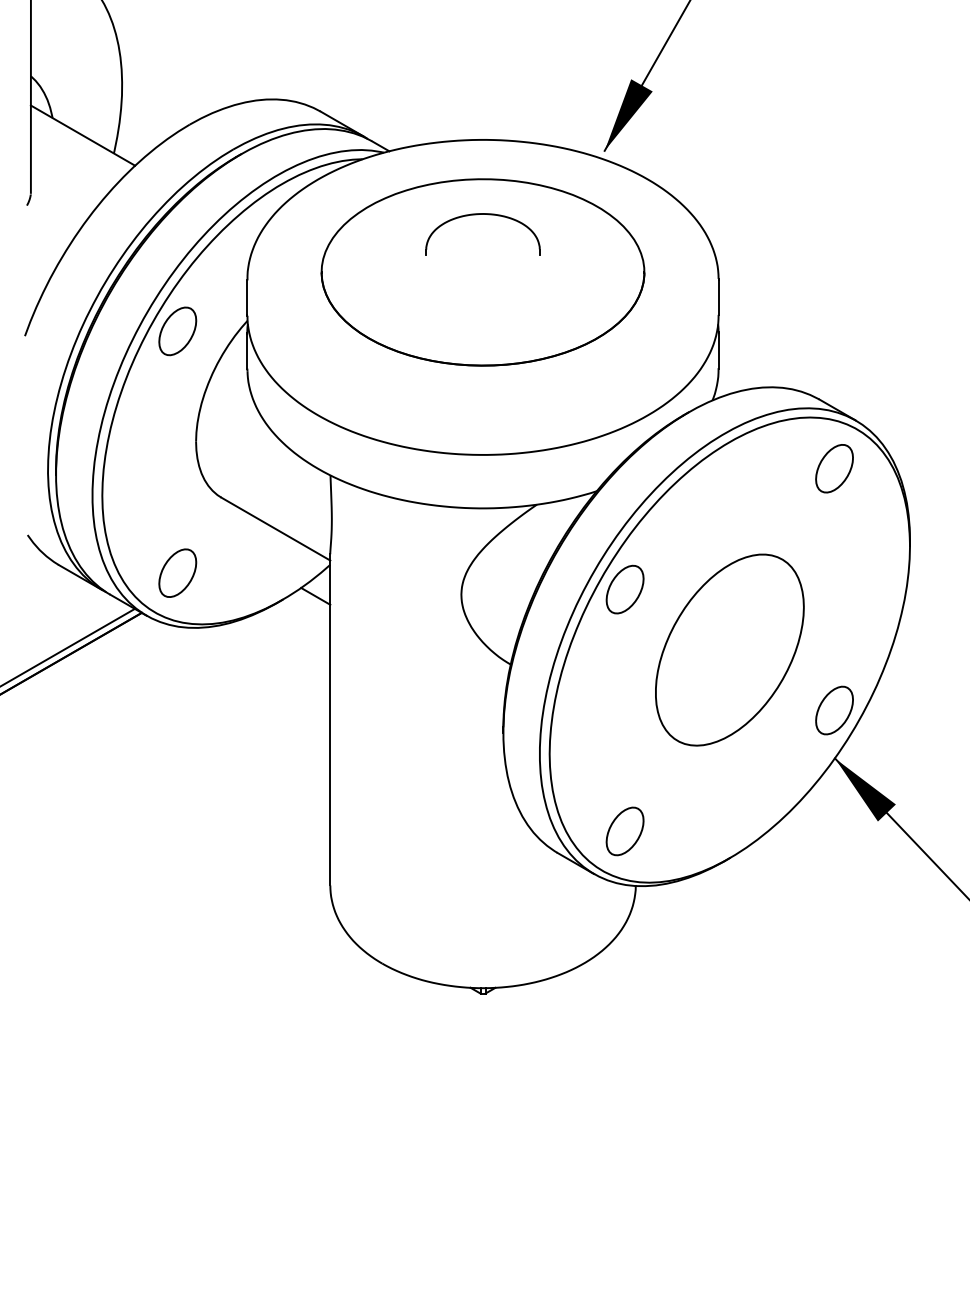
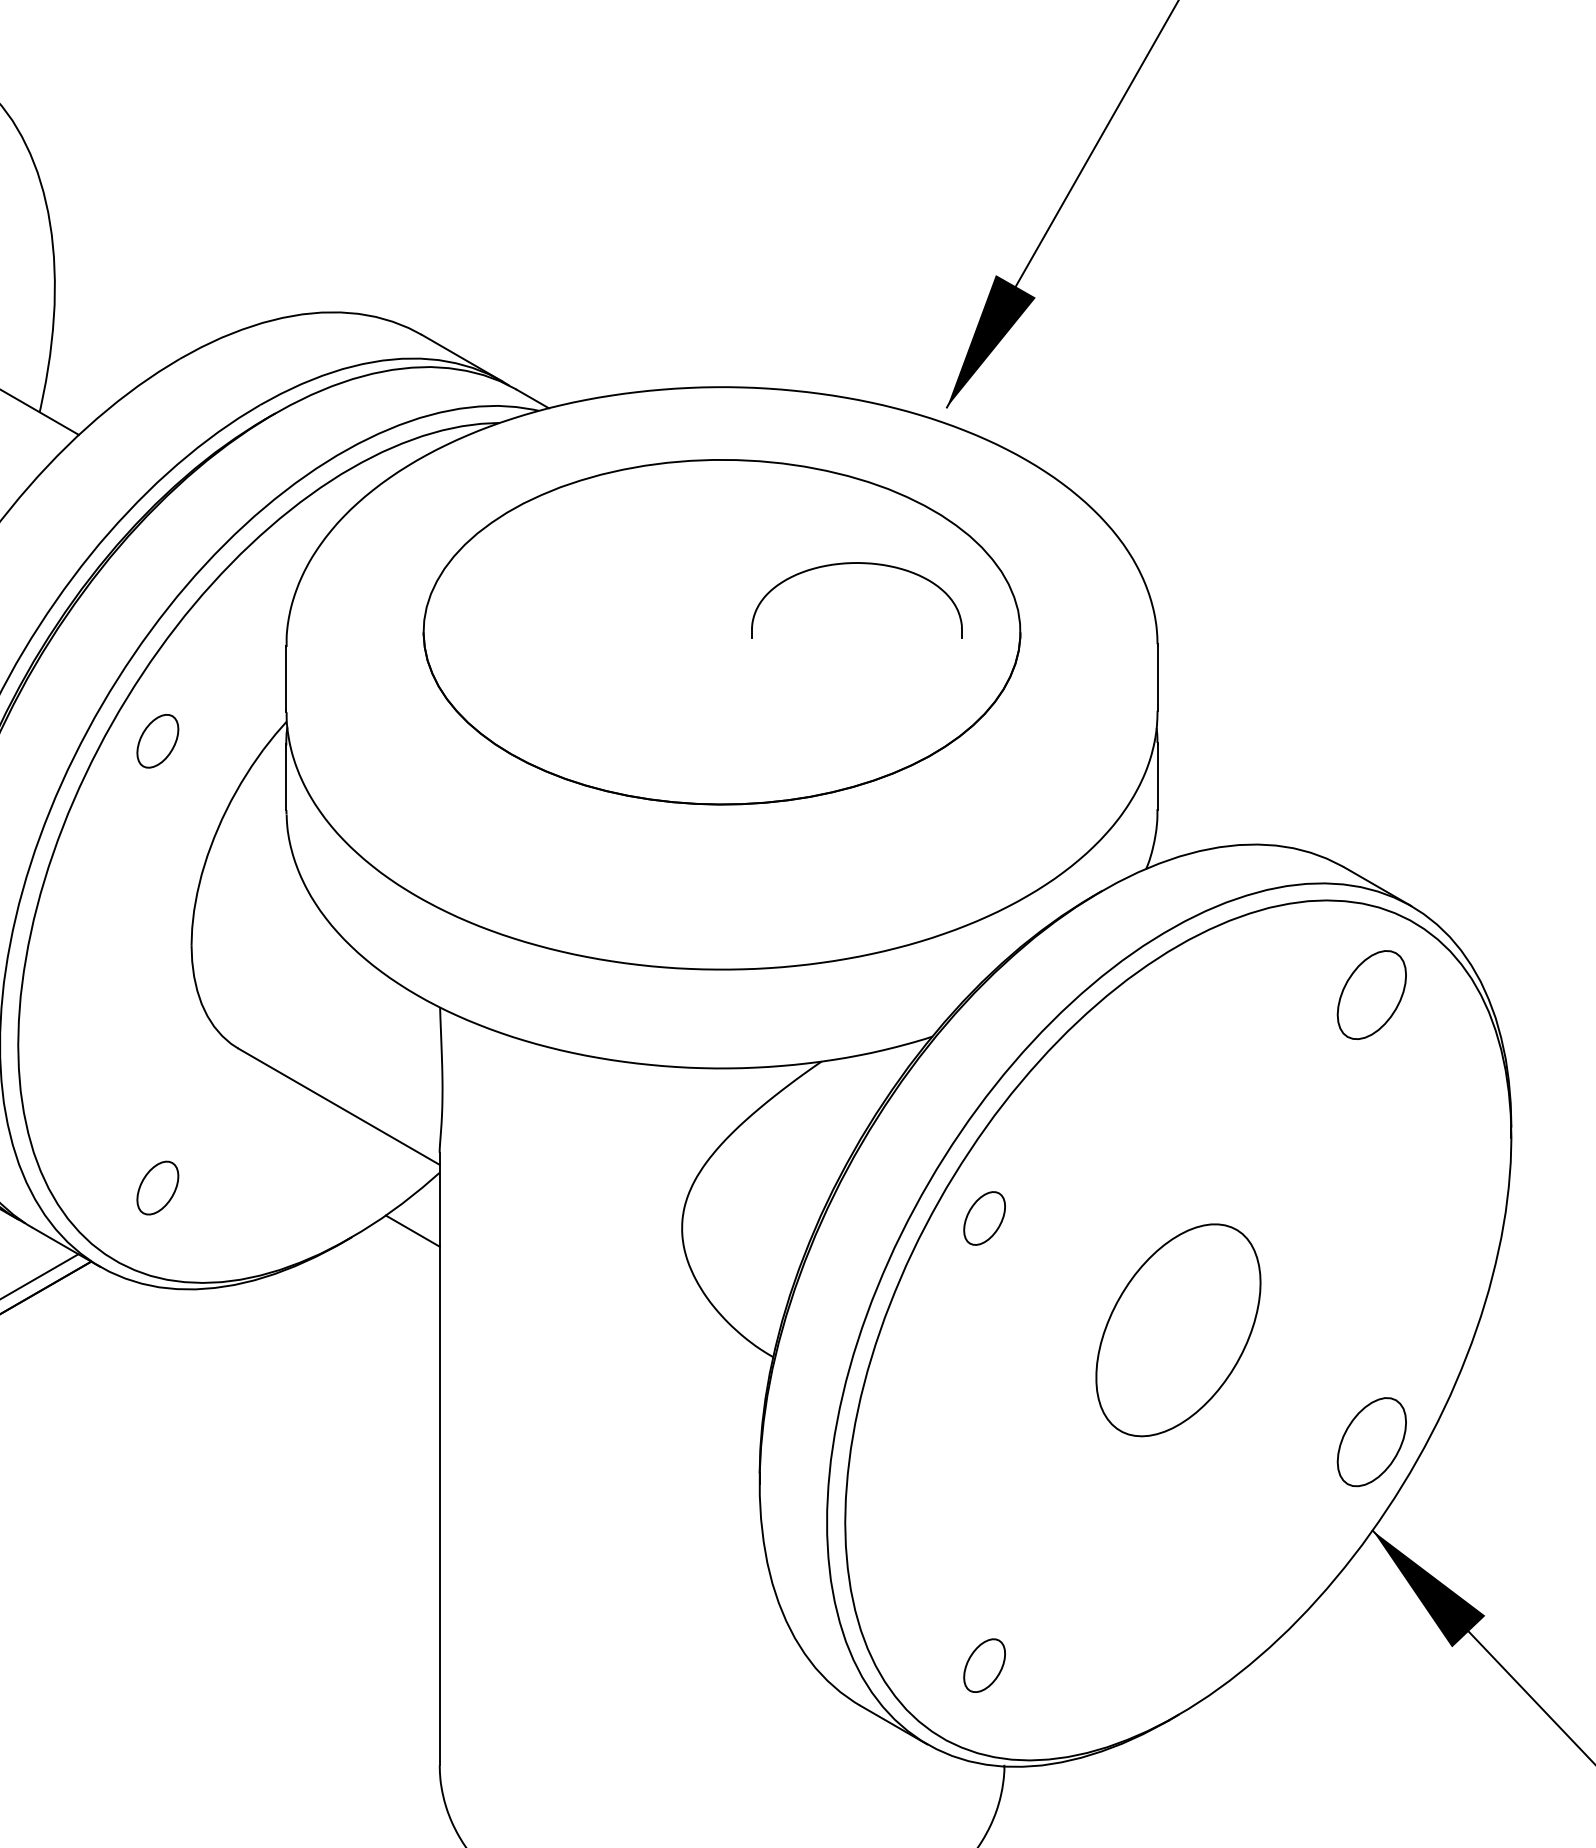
part: (476, 215) -> (844, 565), moved
part: (177, 331) -> (157, 741), size x0.6
part: (177, 572) -> (157, 1186), size x0.6
part: (624, 589) -> (983, 1218), size x0.6
part: (729, 649) -> (1177, 1329), size x0.6
part: (624, 831) -> (983, 1665), size x0.6

